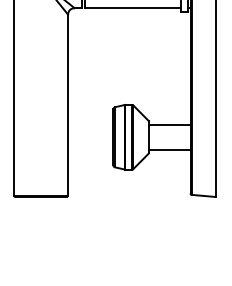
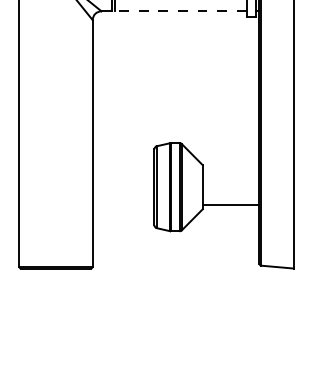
line: (132, 8) -> (180, 11), solid -> dashed
line: (169, 124) -> (230, 169), removed

